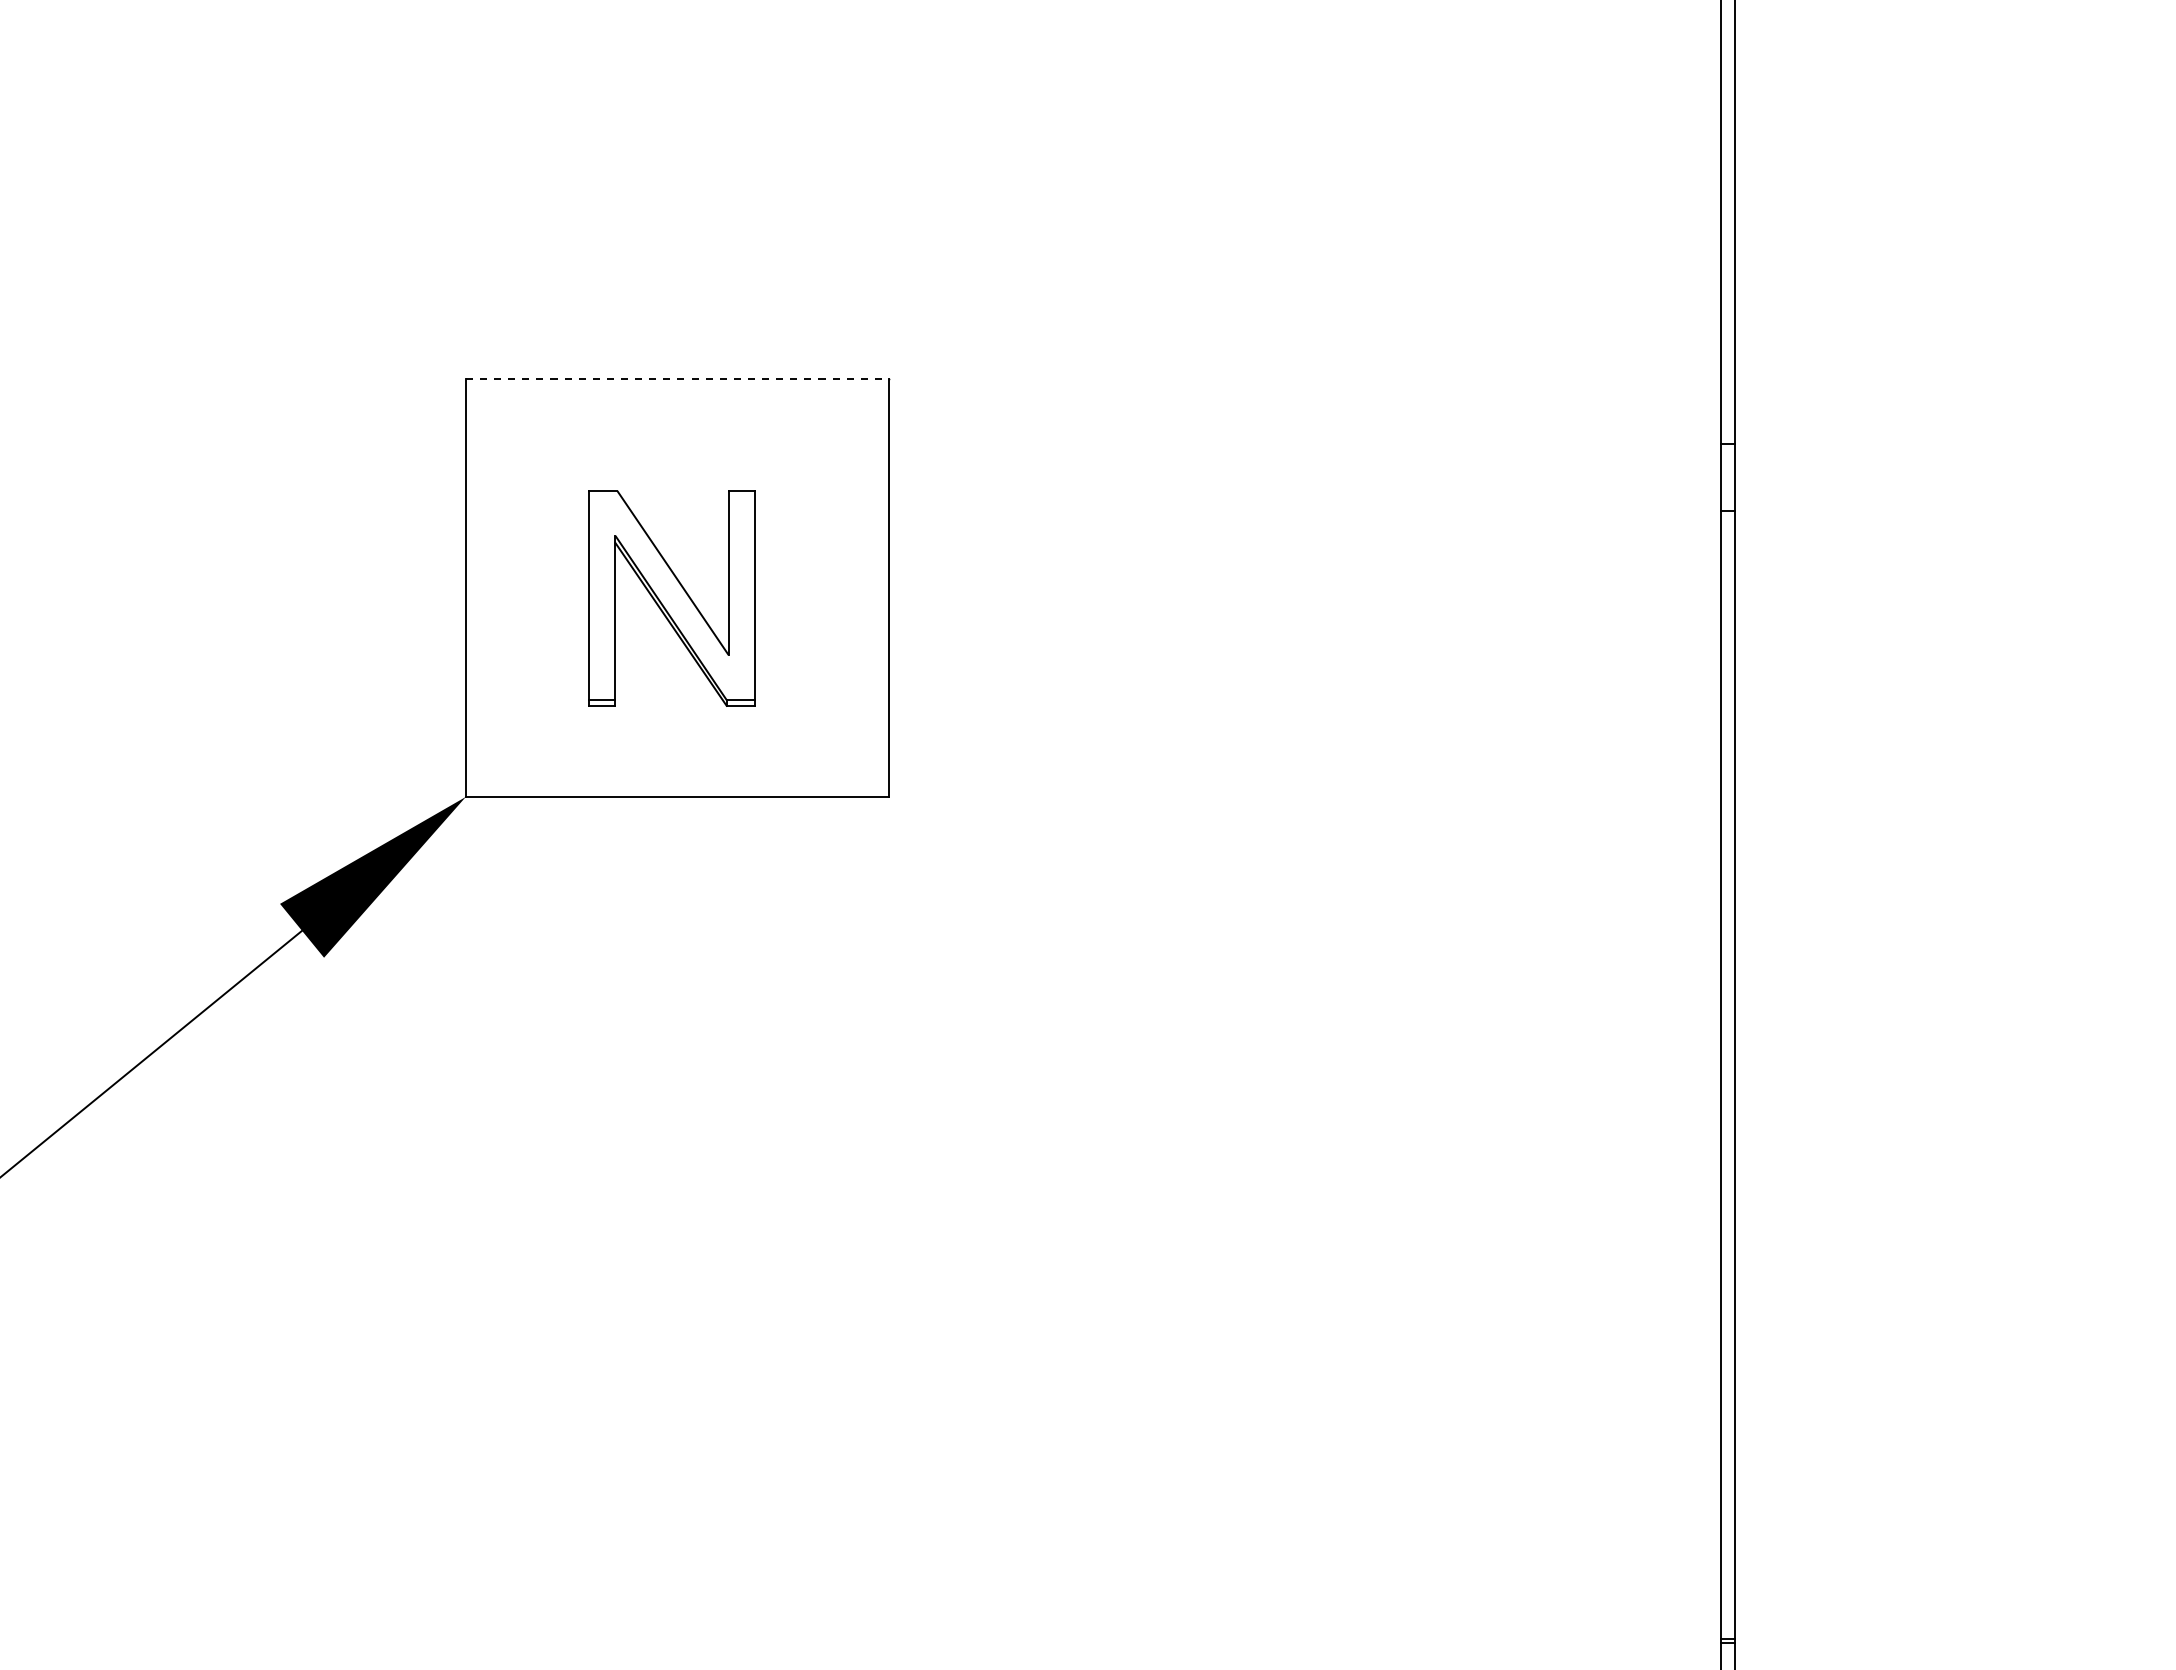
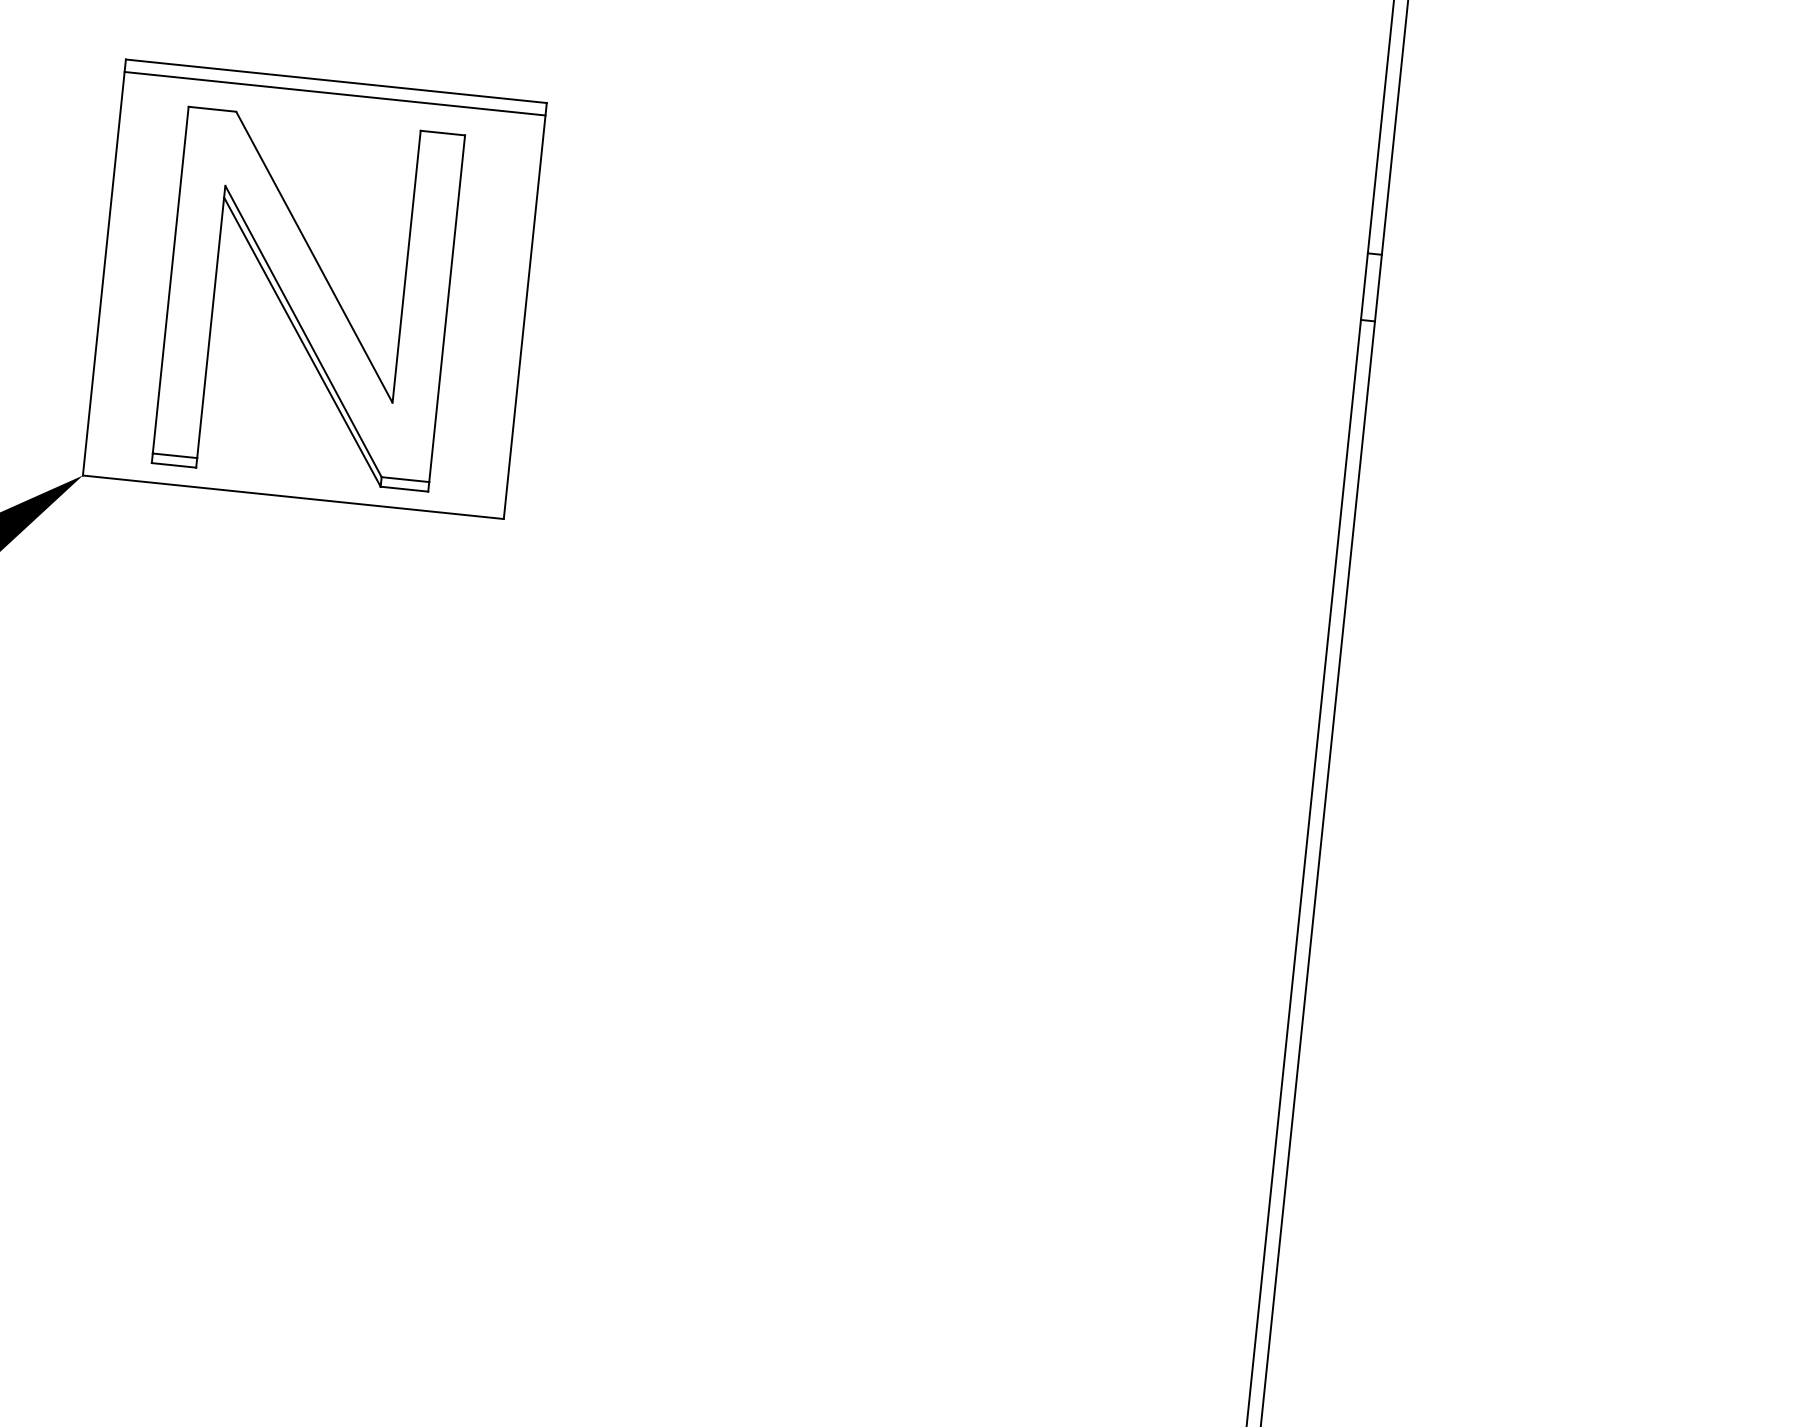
line: (677, 378) -> (336, 81), dashed -> solid
line: (676, 391) -> (334, 93), added
part: (671, 598) -> (307, 299), size x1.67

